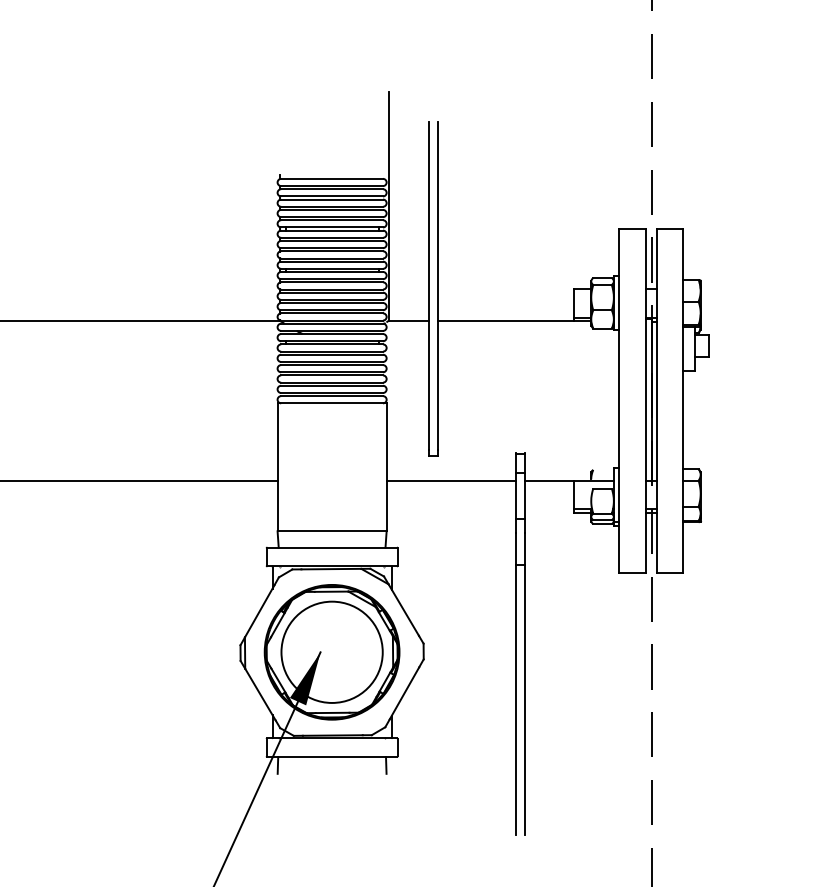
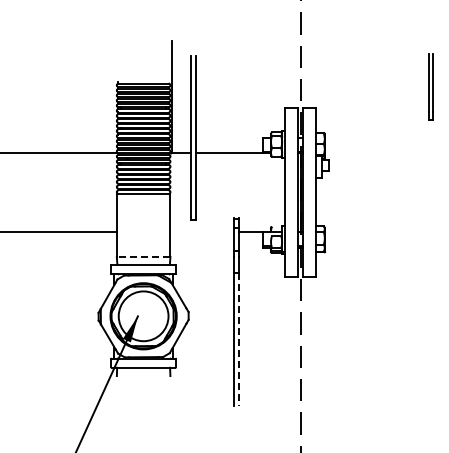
line: (451, 481) -> (202, 232), removed
line: (331, 530) -> (143, 256), solid -> dashed
line: (525, 701) -> (238, 340), solid -> dashed

